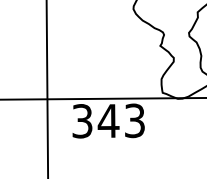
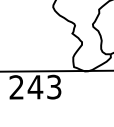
text: (82, 121) -> (16, 87), 343 -> 243

